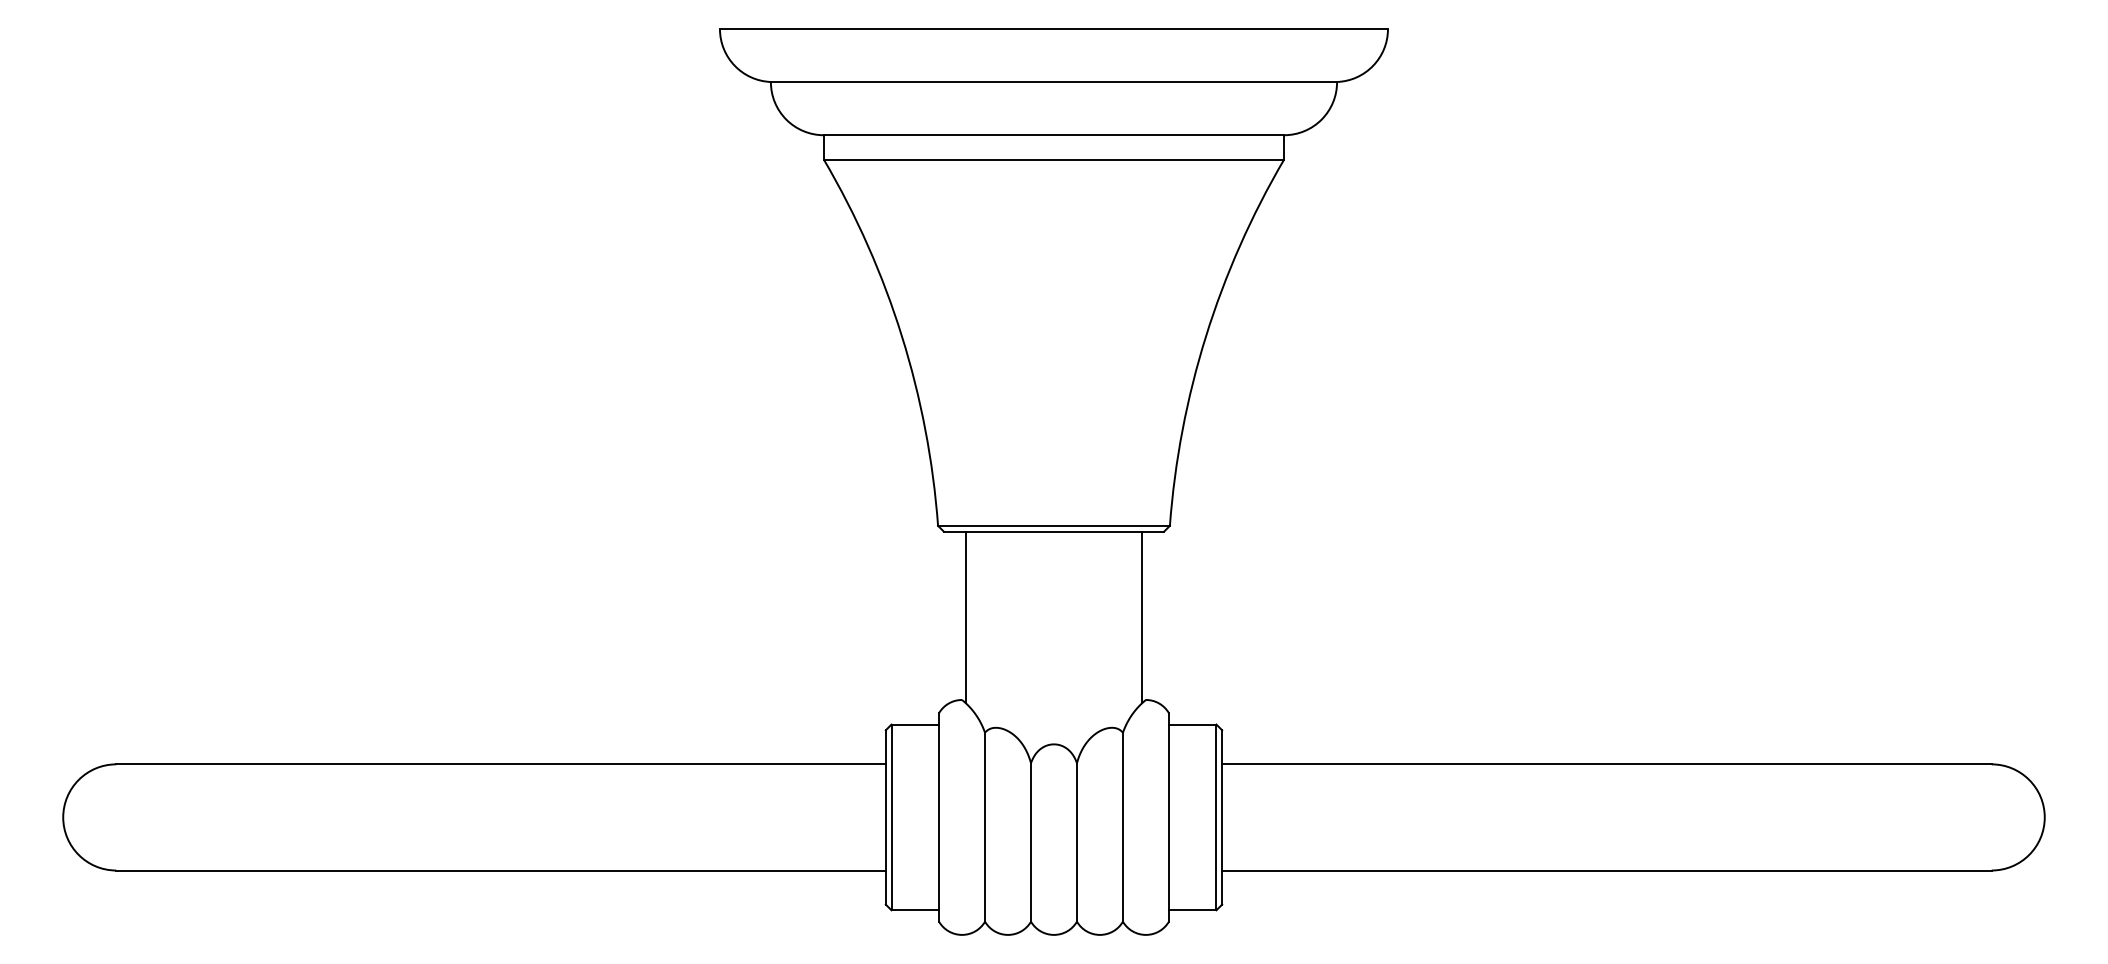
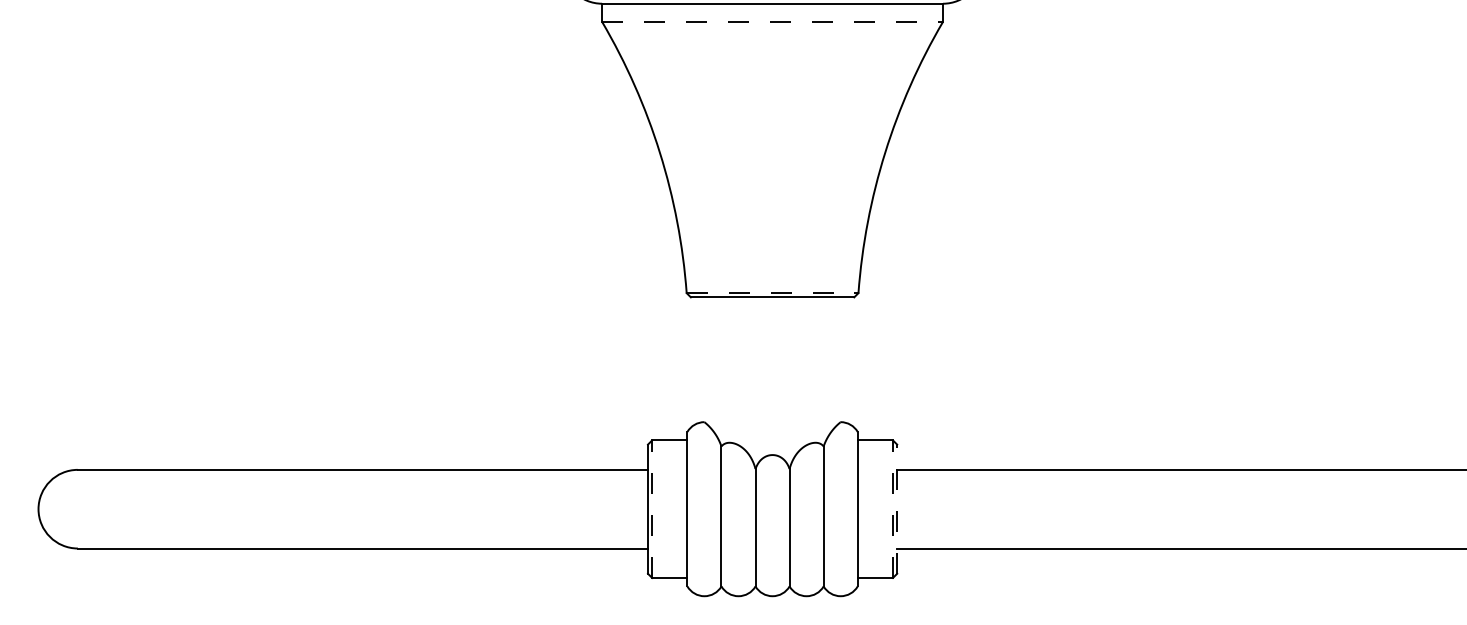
line: (1054, 159) -> (772, 21), solid -> dashed
line: (1054, 525) -> (772, 292), solid -> dashed
line: (965, 616) -> (707, 360), removed
line: (1142, 616) -> (838, 360), removed
line: (1222, 816) -> (897, 508), solid -> dashed
line: (891, 817) -> (652, 509), solid -> dashed
line: (1216, 817) -> (892, 509), solid -> dashed

